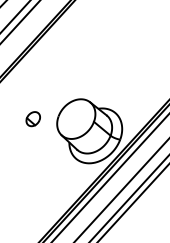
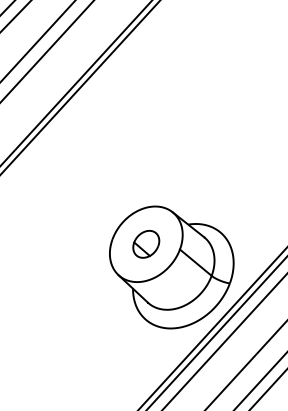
part: (32, 119) -> (144, 245), moved

